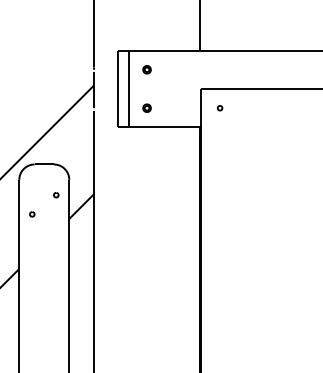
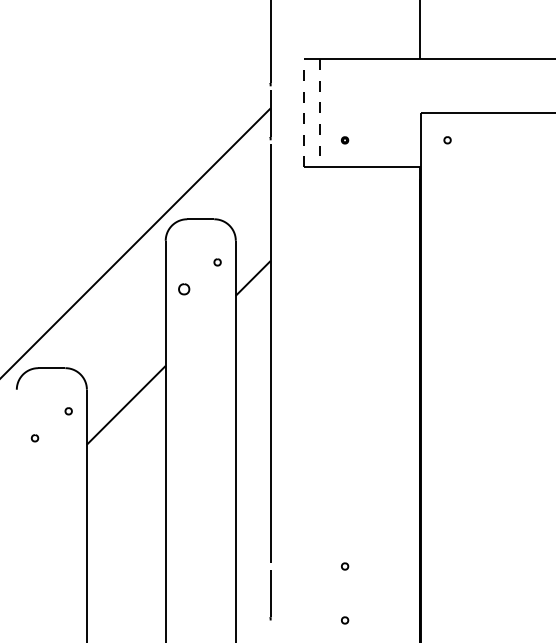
part: (146, 69) -> (344, 86), removed
line: (118, 89) -> (304, 113), solid -> dashed
line: (129, 89) -> (320, 113), solid -> dashed
part: (146, 108) -> (344, 140), size x0.6
part: (32, 214) -> (183, 289), size x1.6

